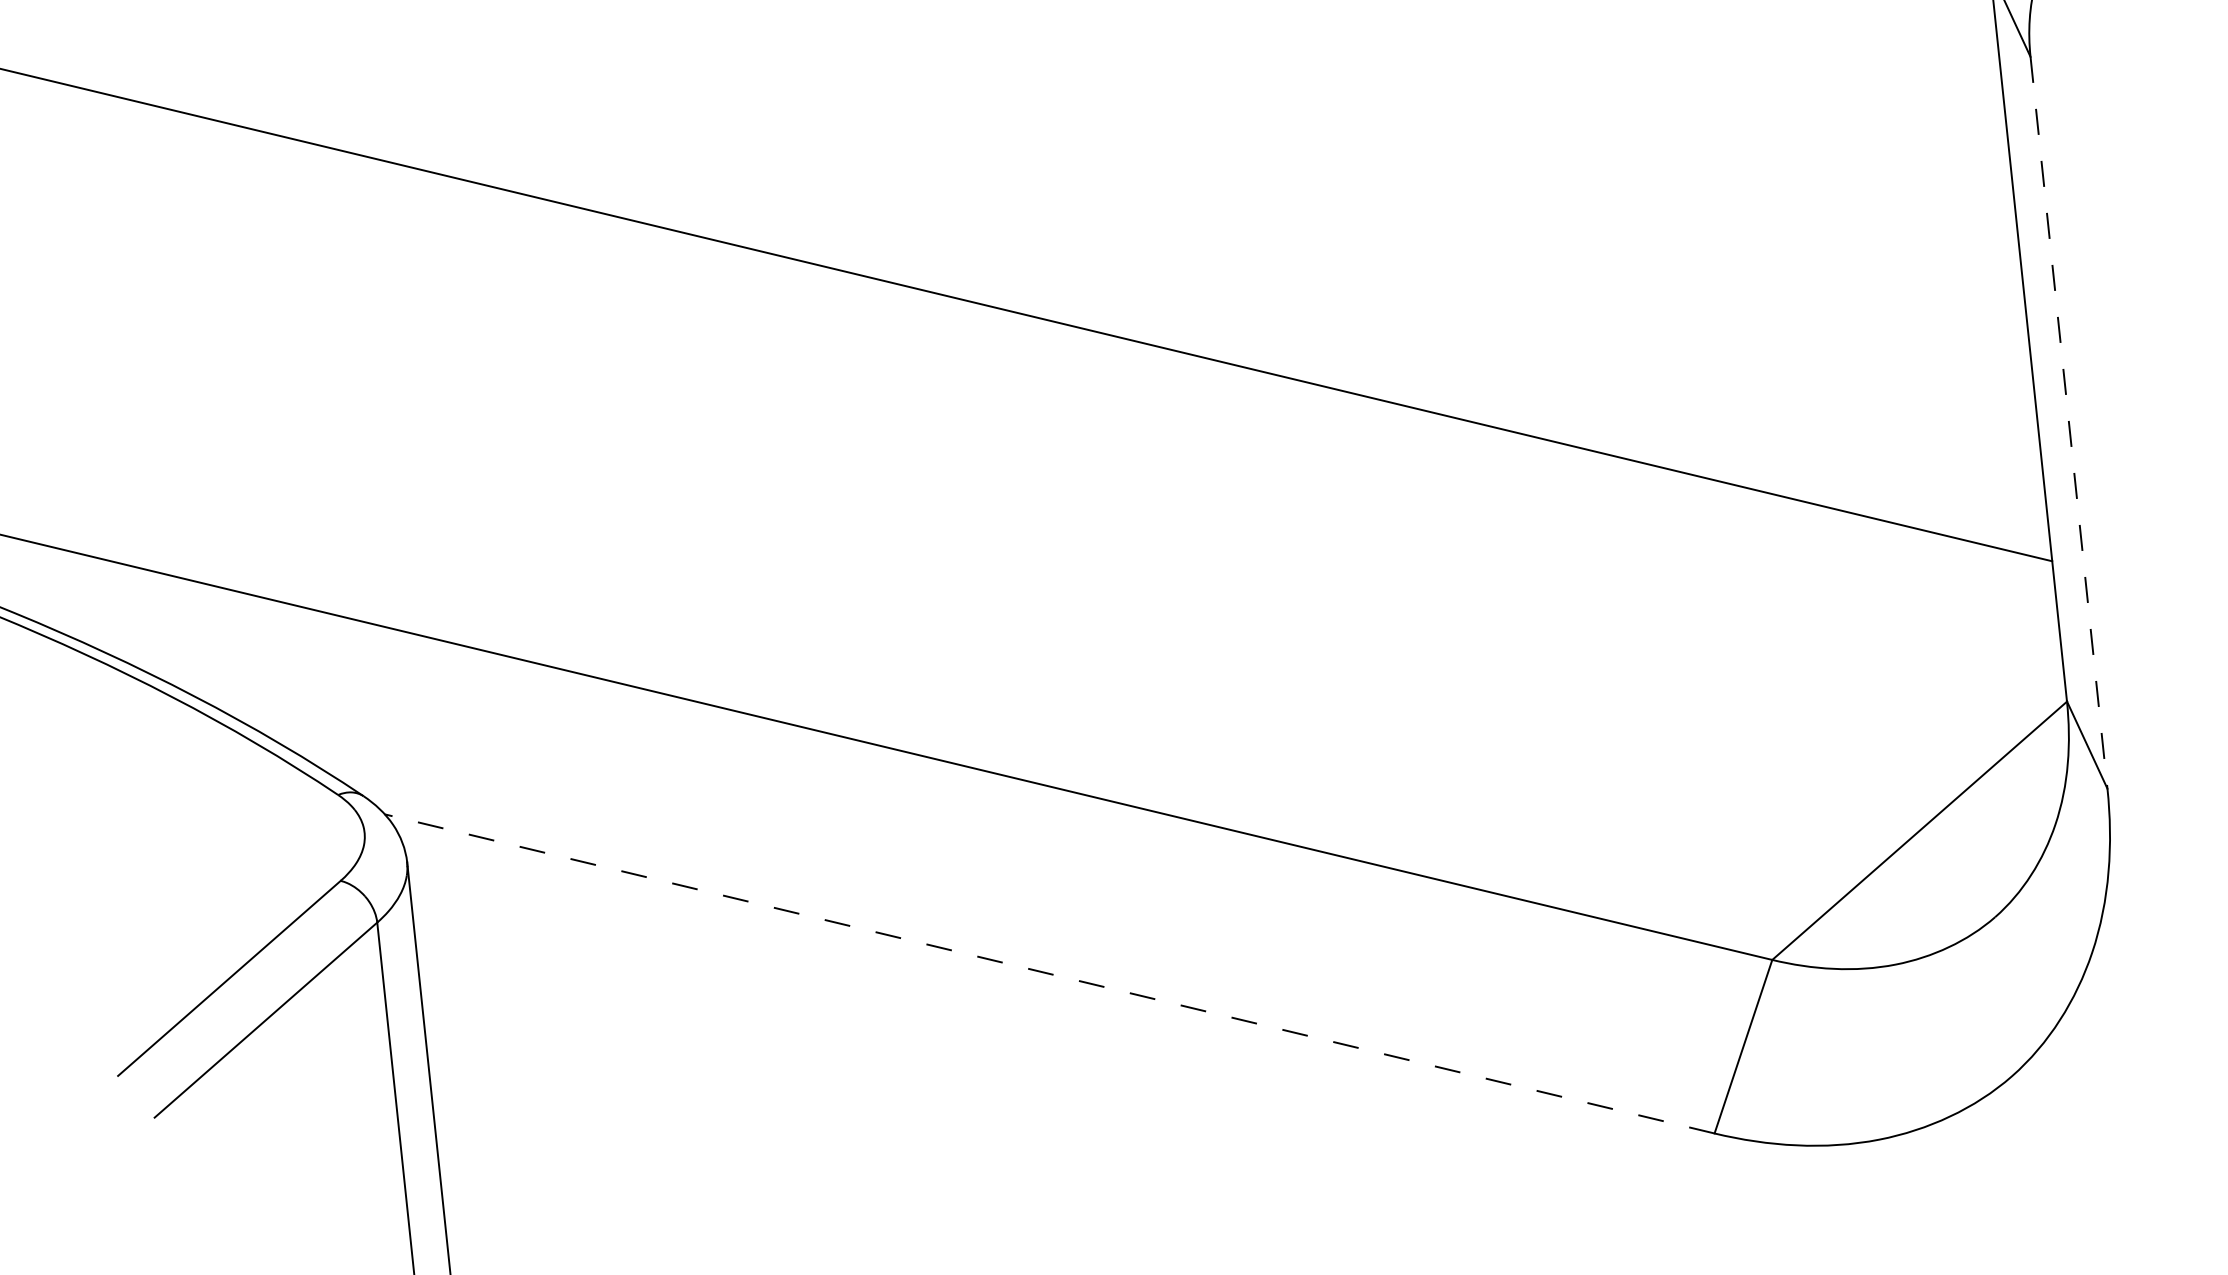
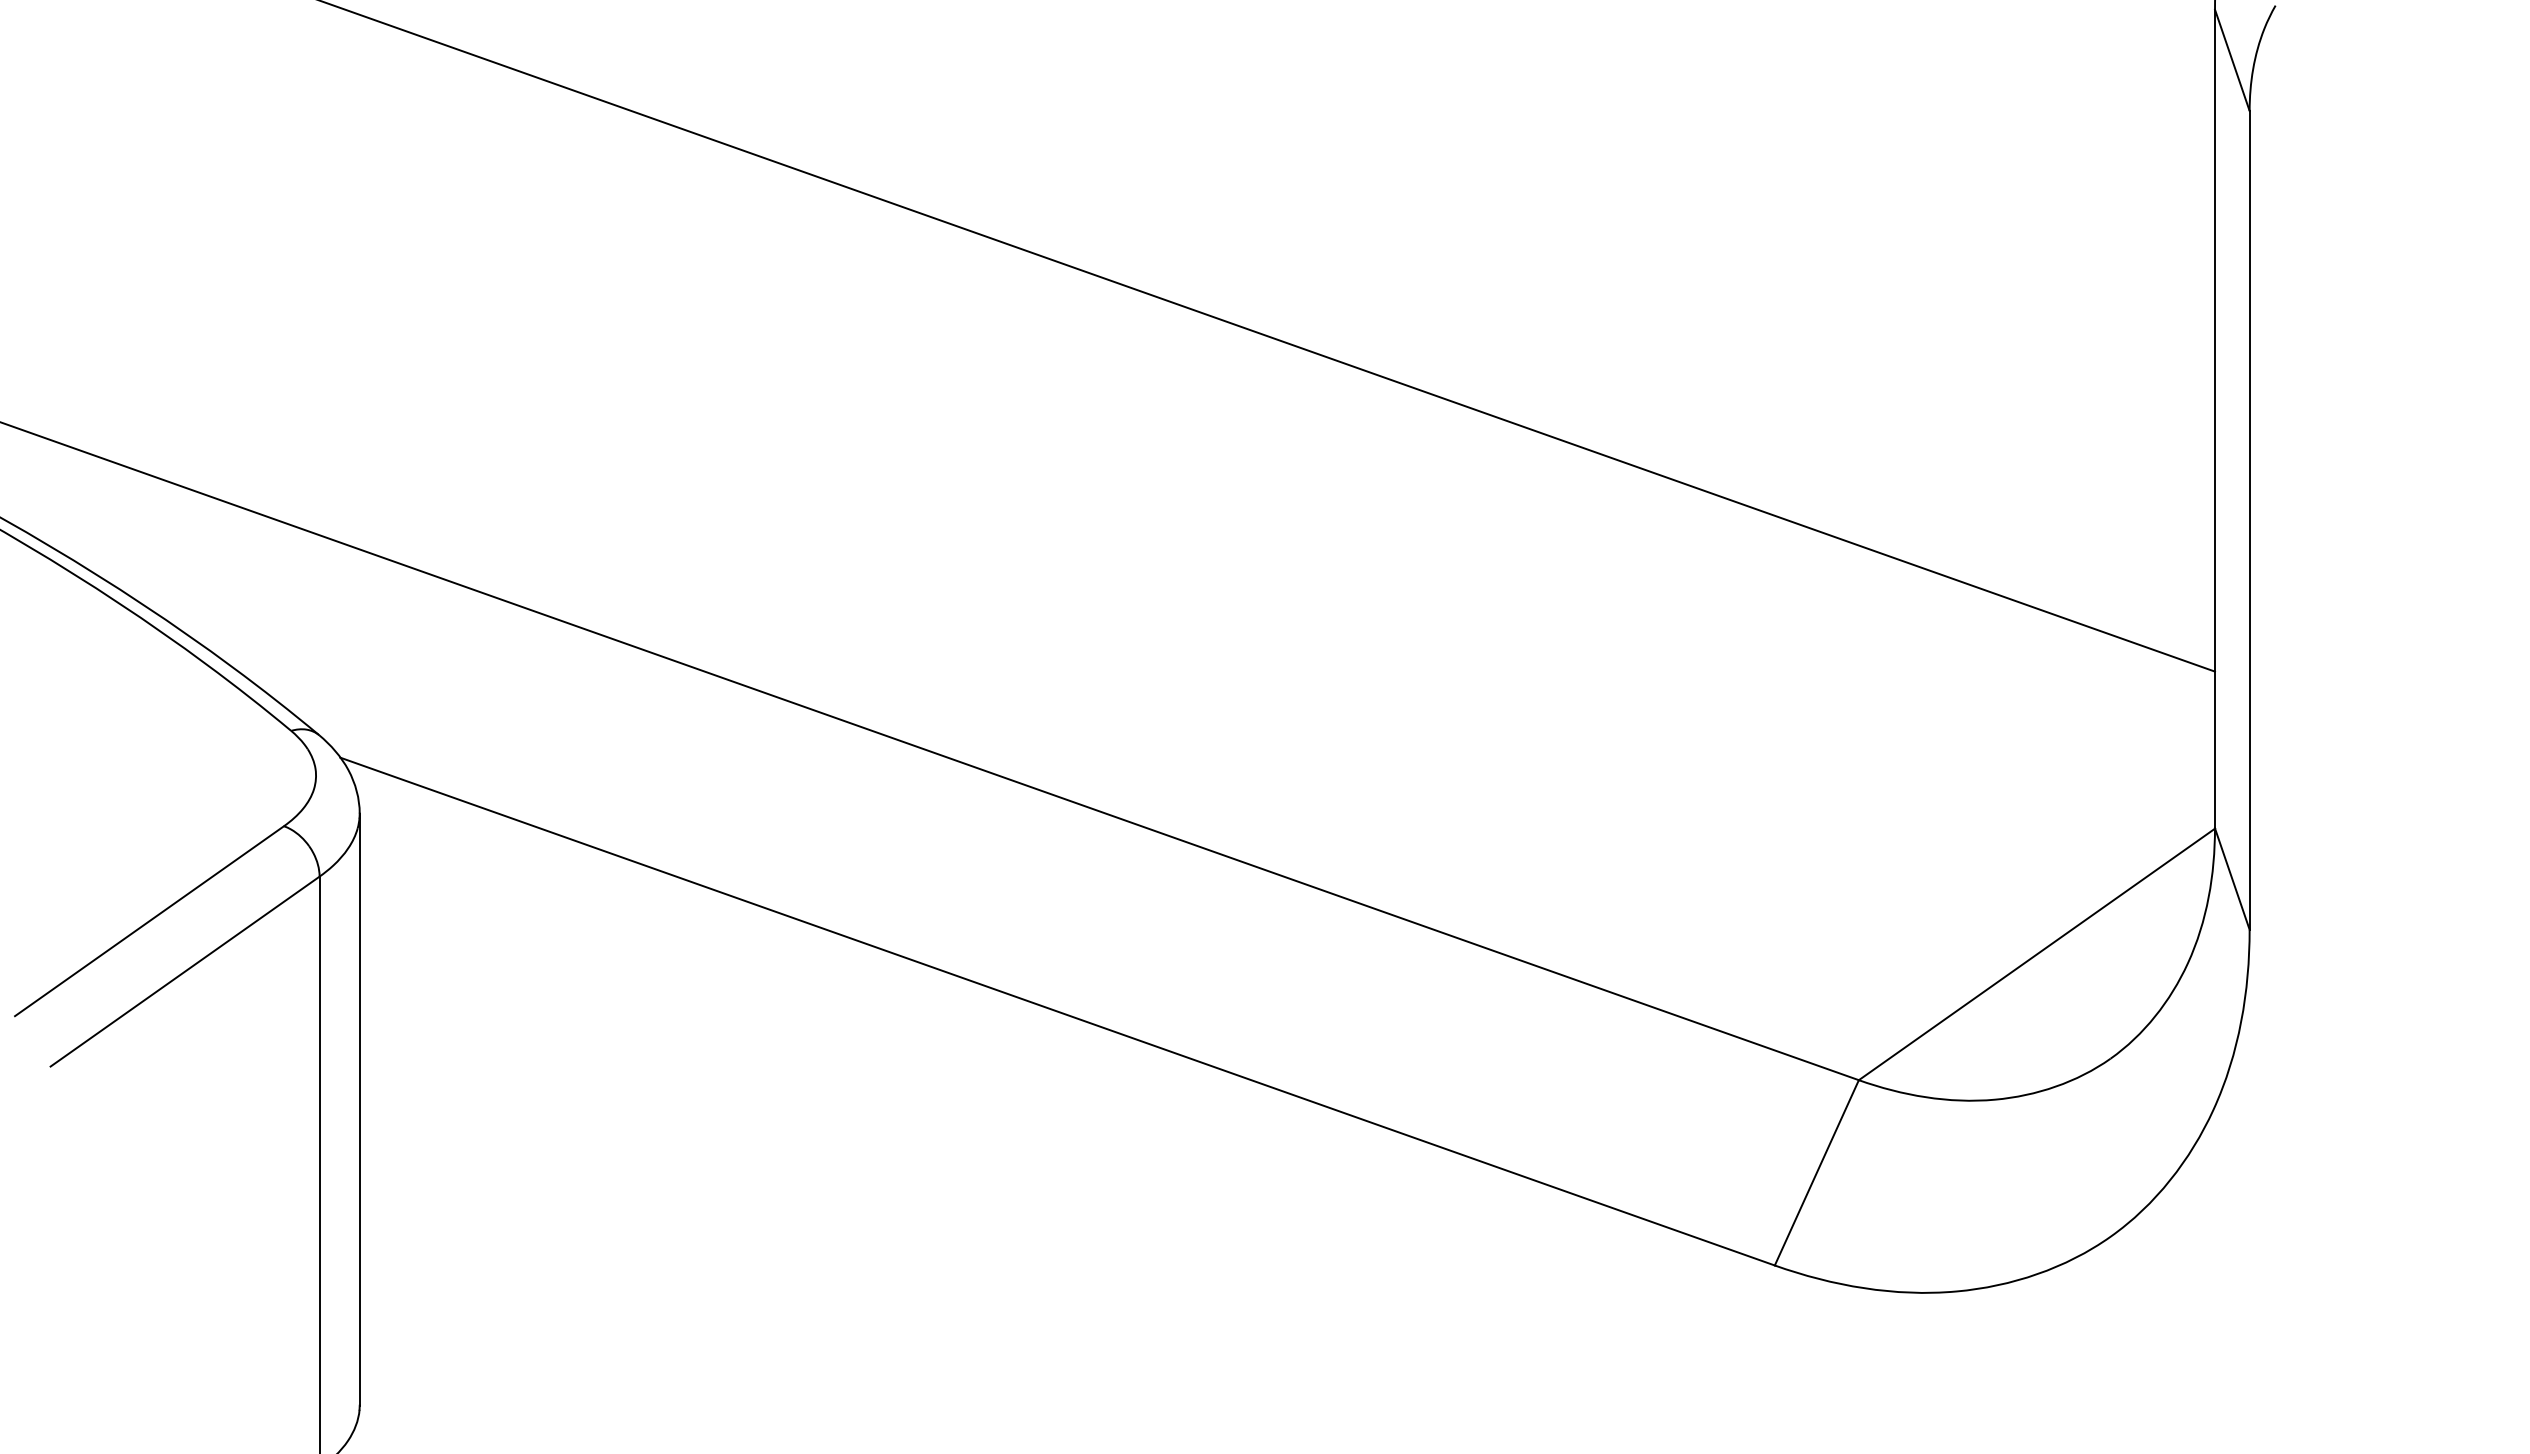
line: (2068, 422) -> (2249, 520), dashed -> solid
line: (1049, 973) -> (1057, 1011), dashed -> solid

